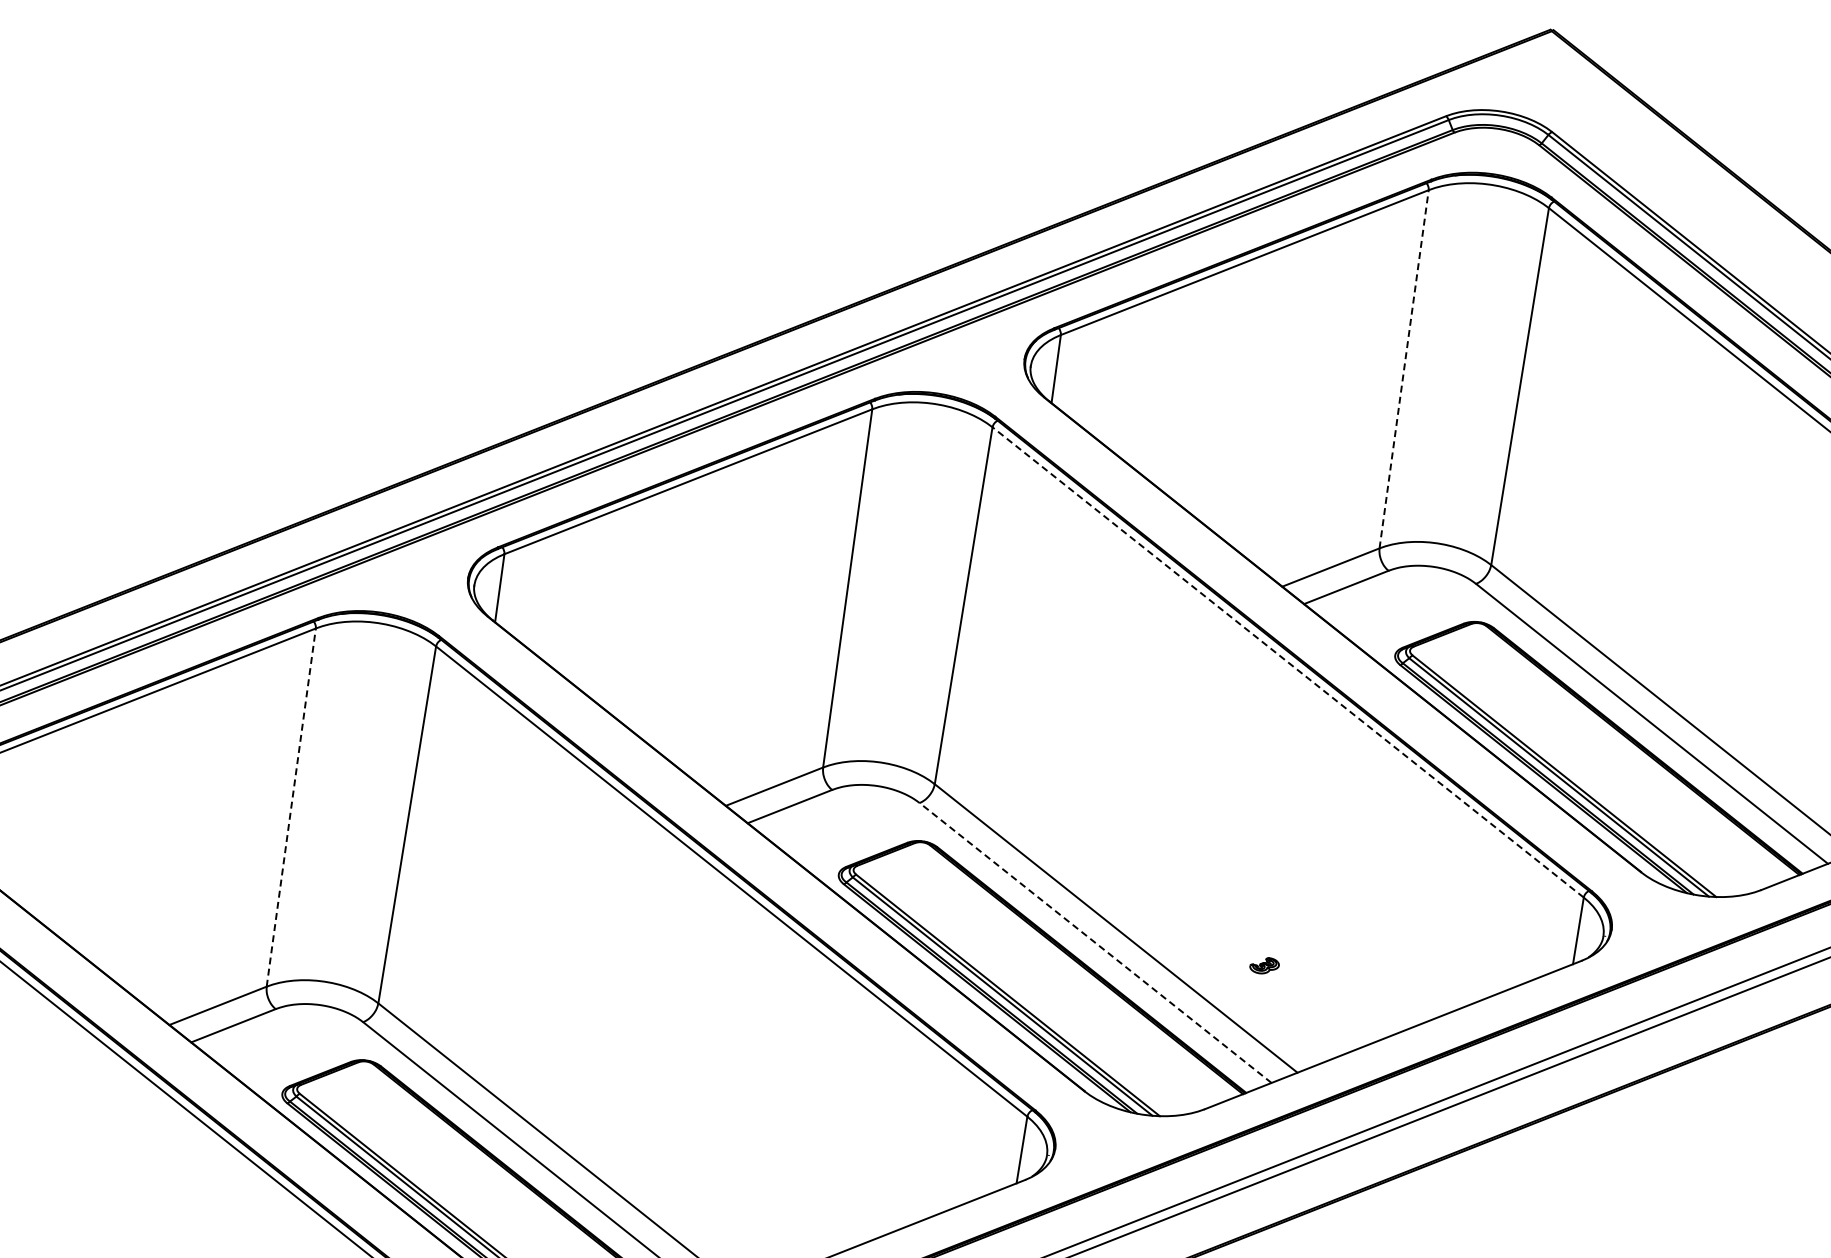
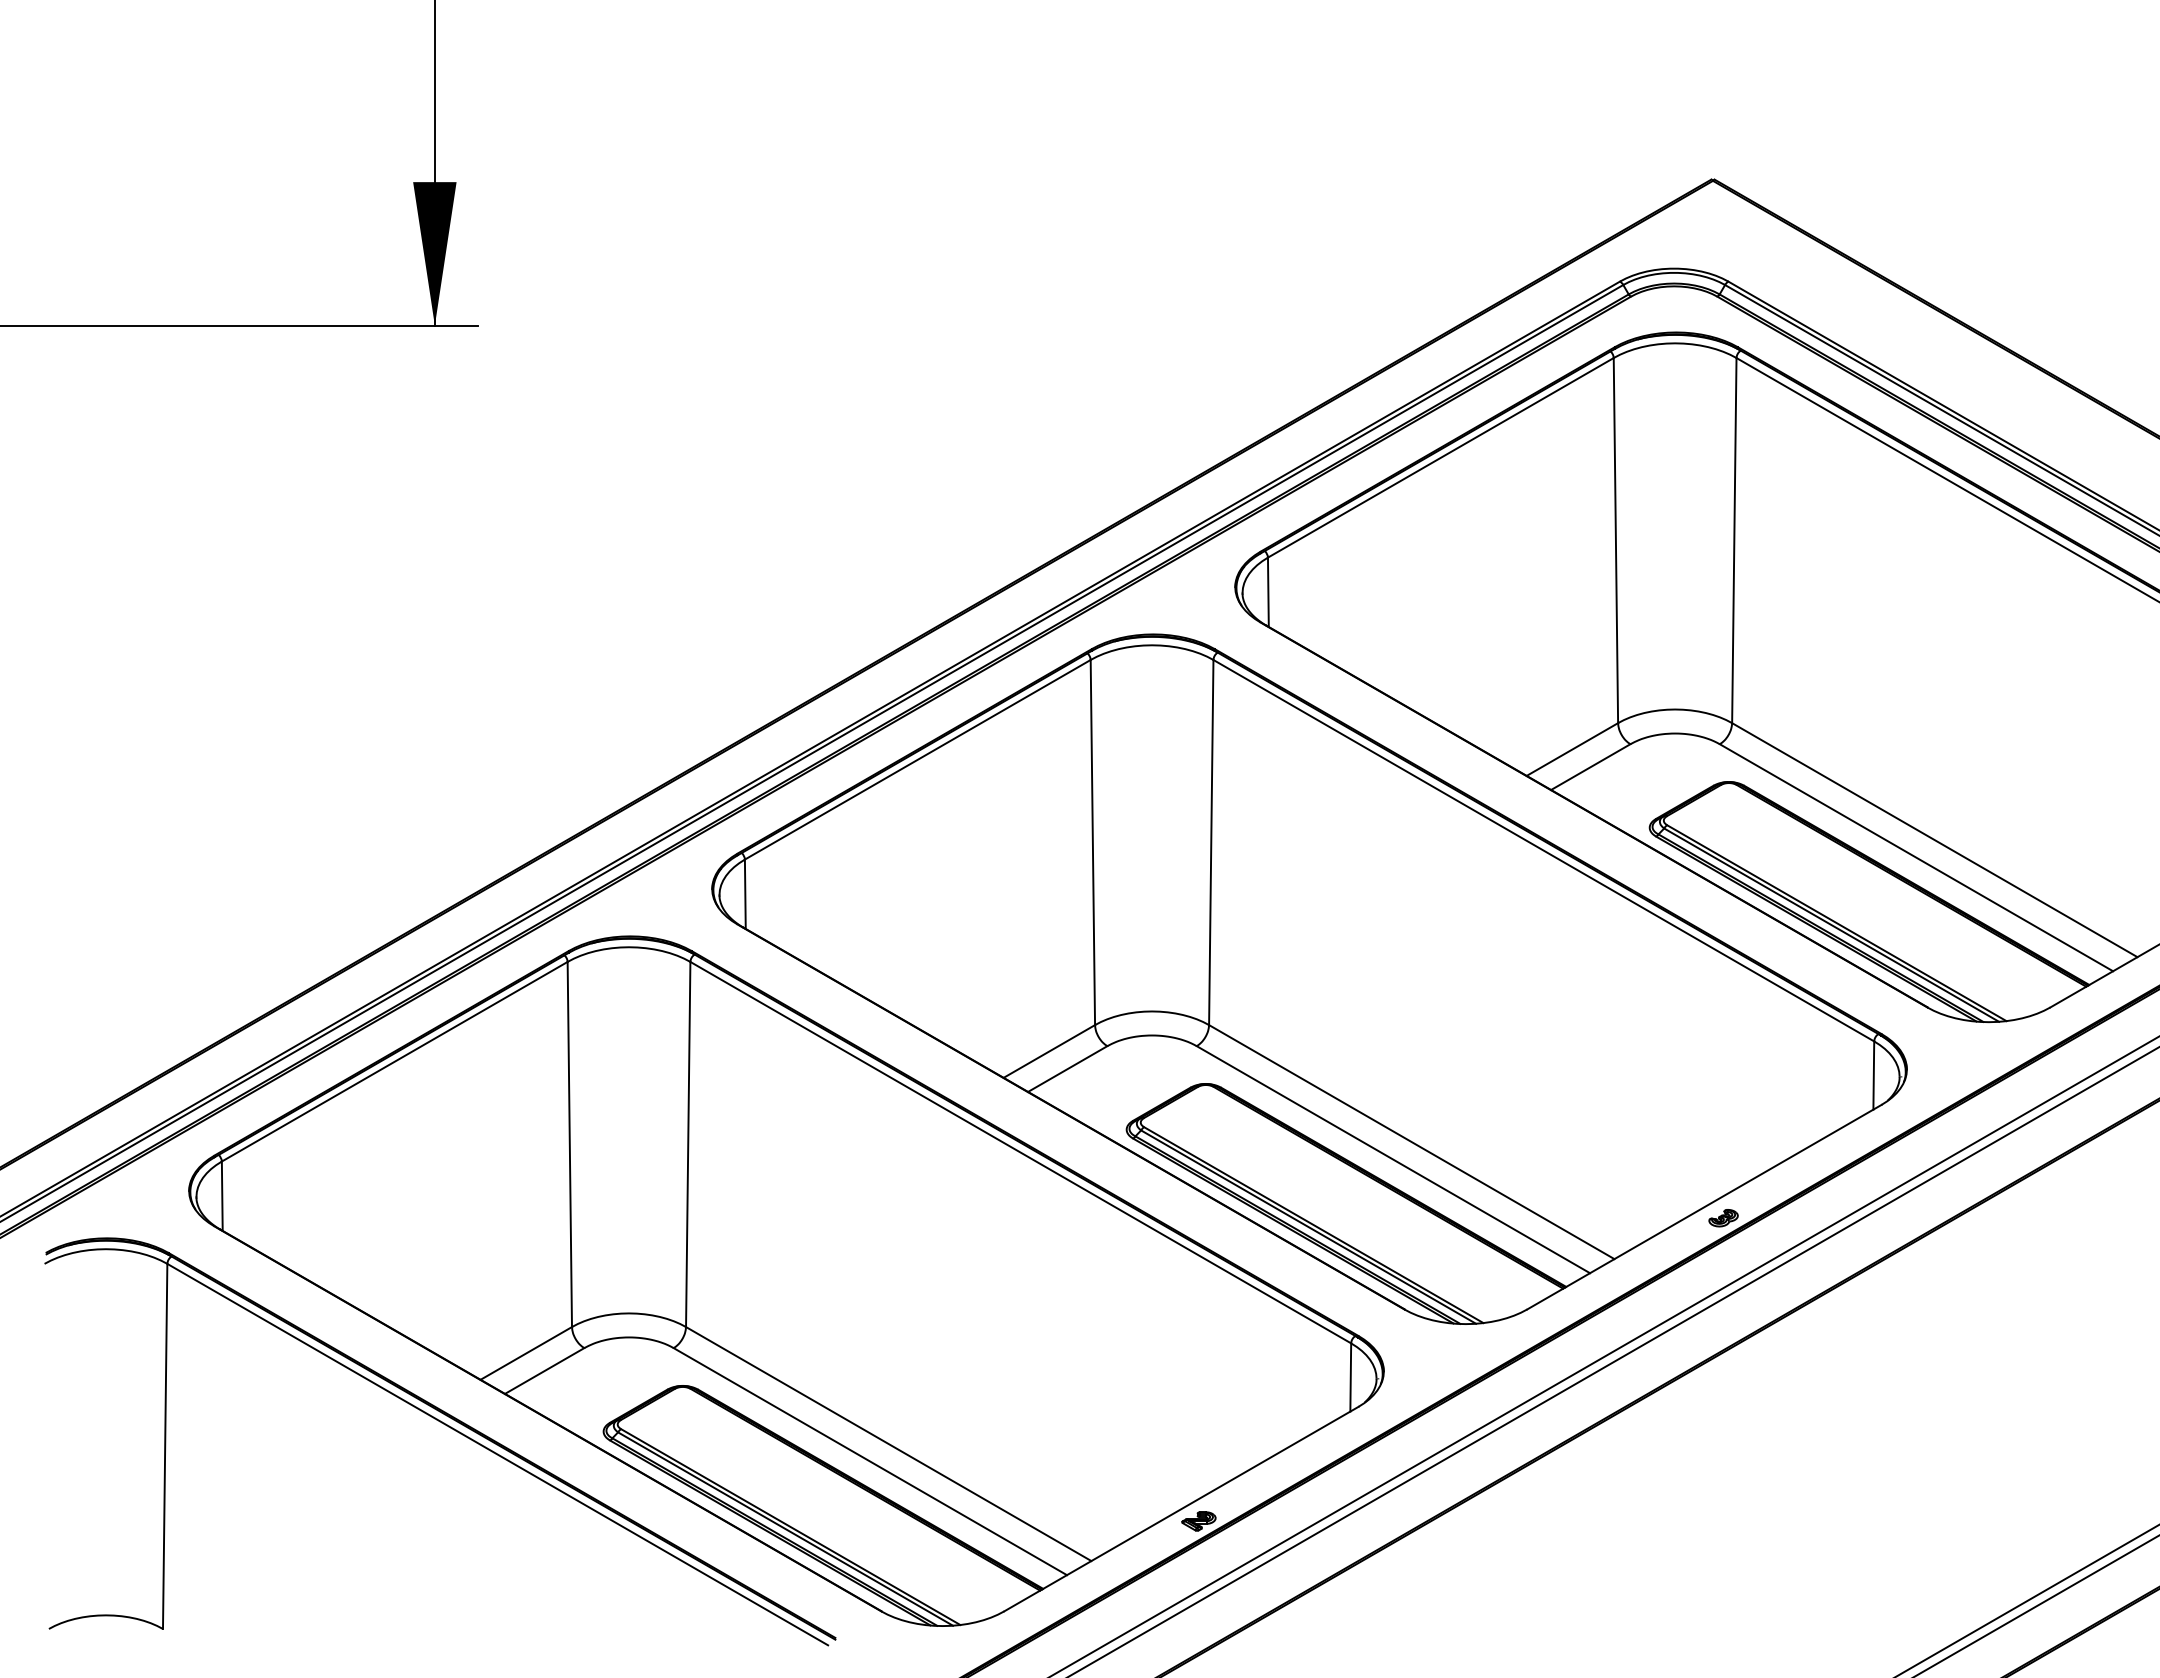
line: (1403, 369) -> (1615, 540), dashed -> solid
line: (1287, 662) -> (1543, 850), dashed -> solid
line: (290, 807) -> (569, 1144), dashed -> solid
line: (1094, 942) -> (1392, 1159), dashed -> solid
part: (1264, 966) -> (1723, 1218), moved

